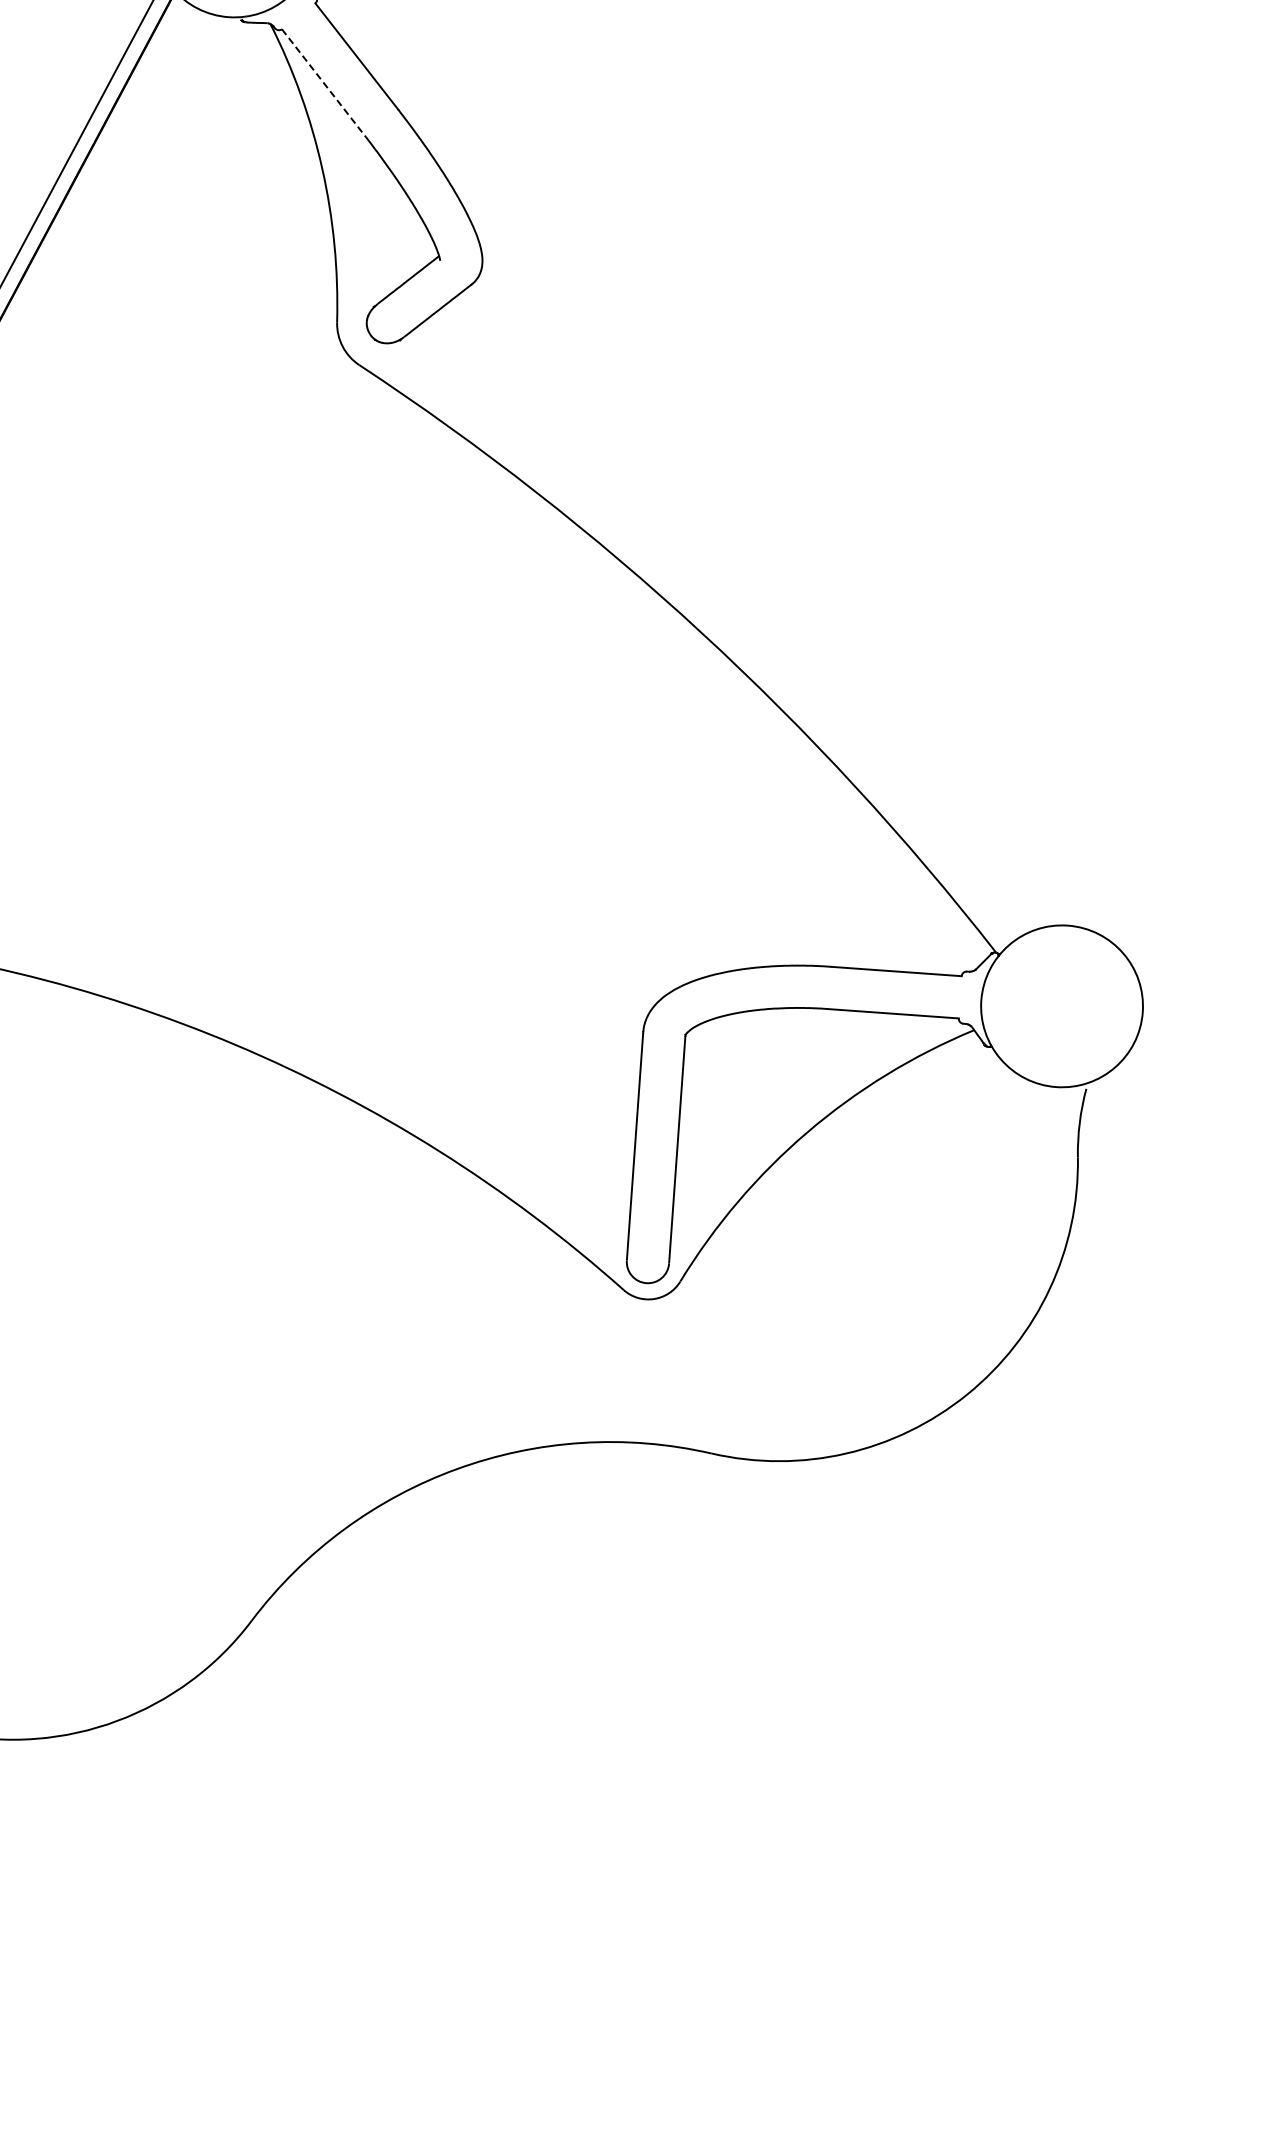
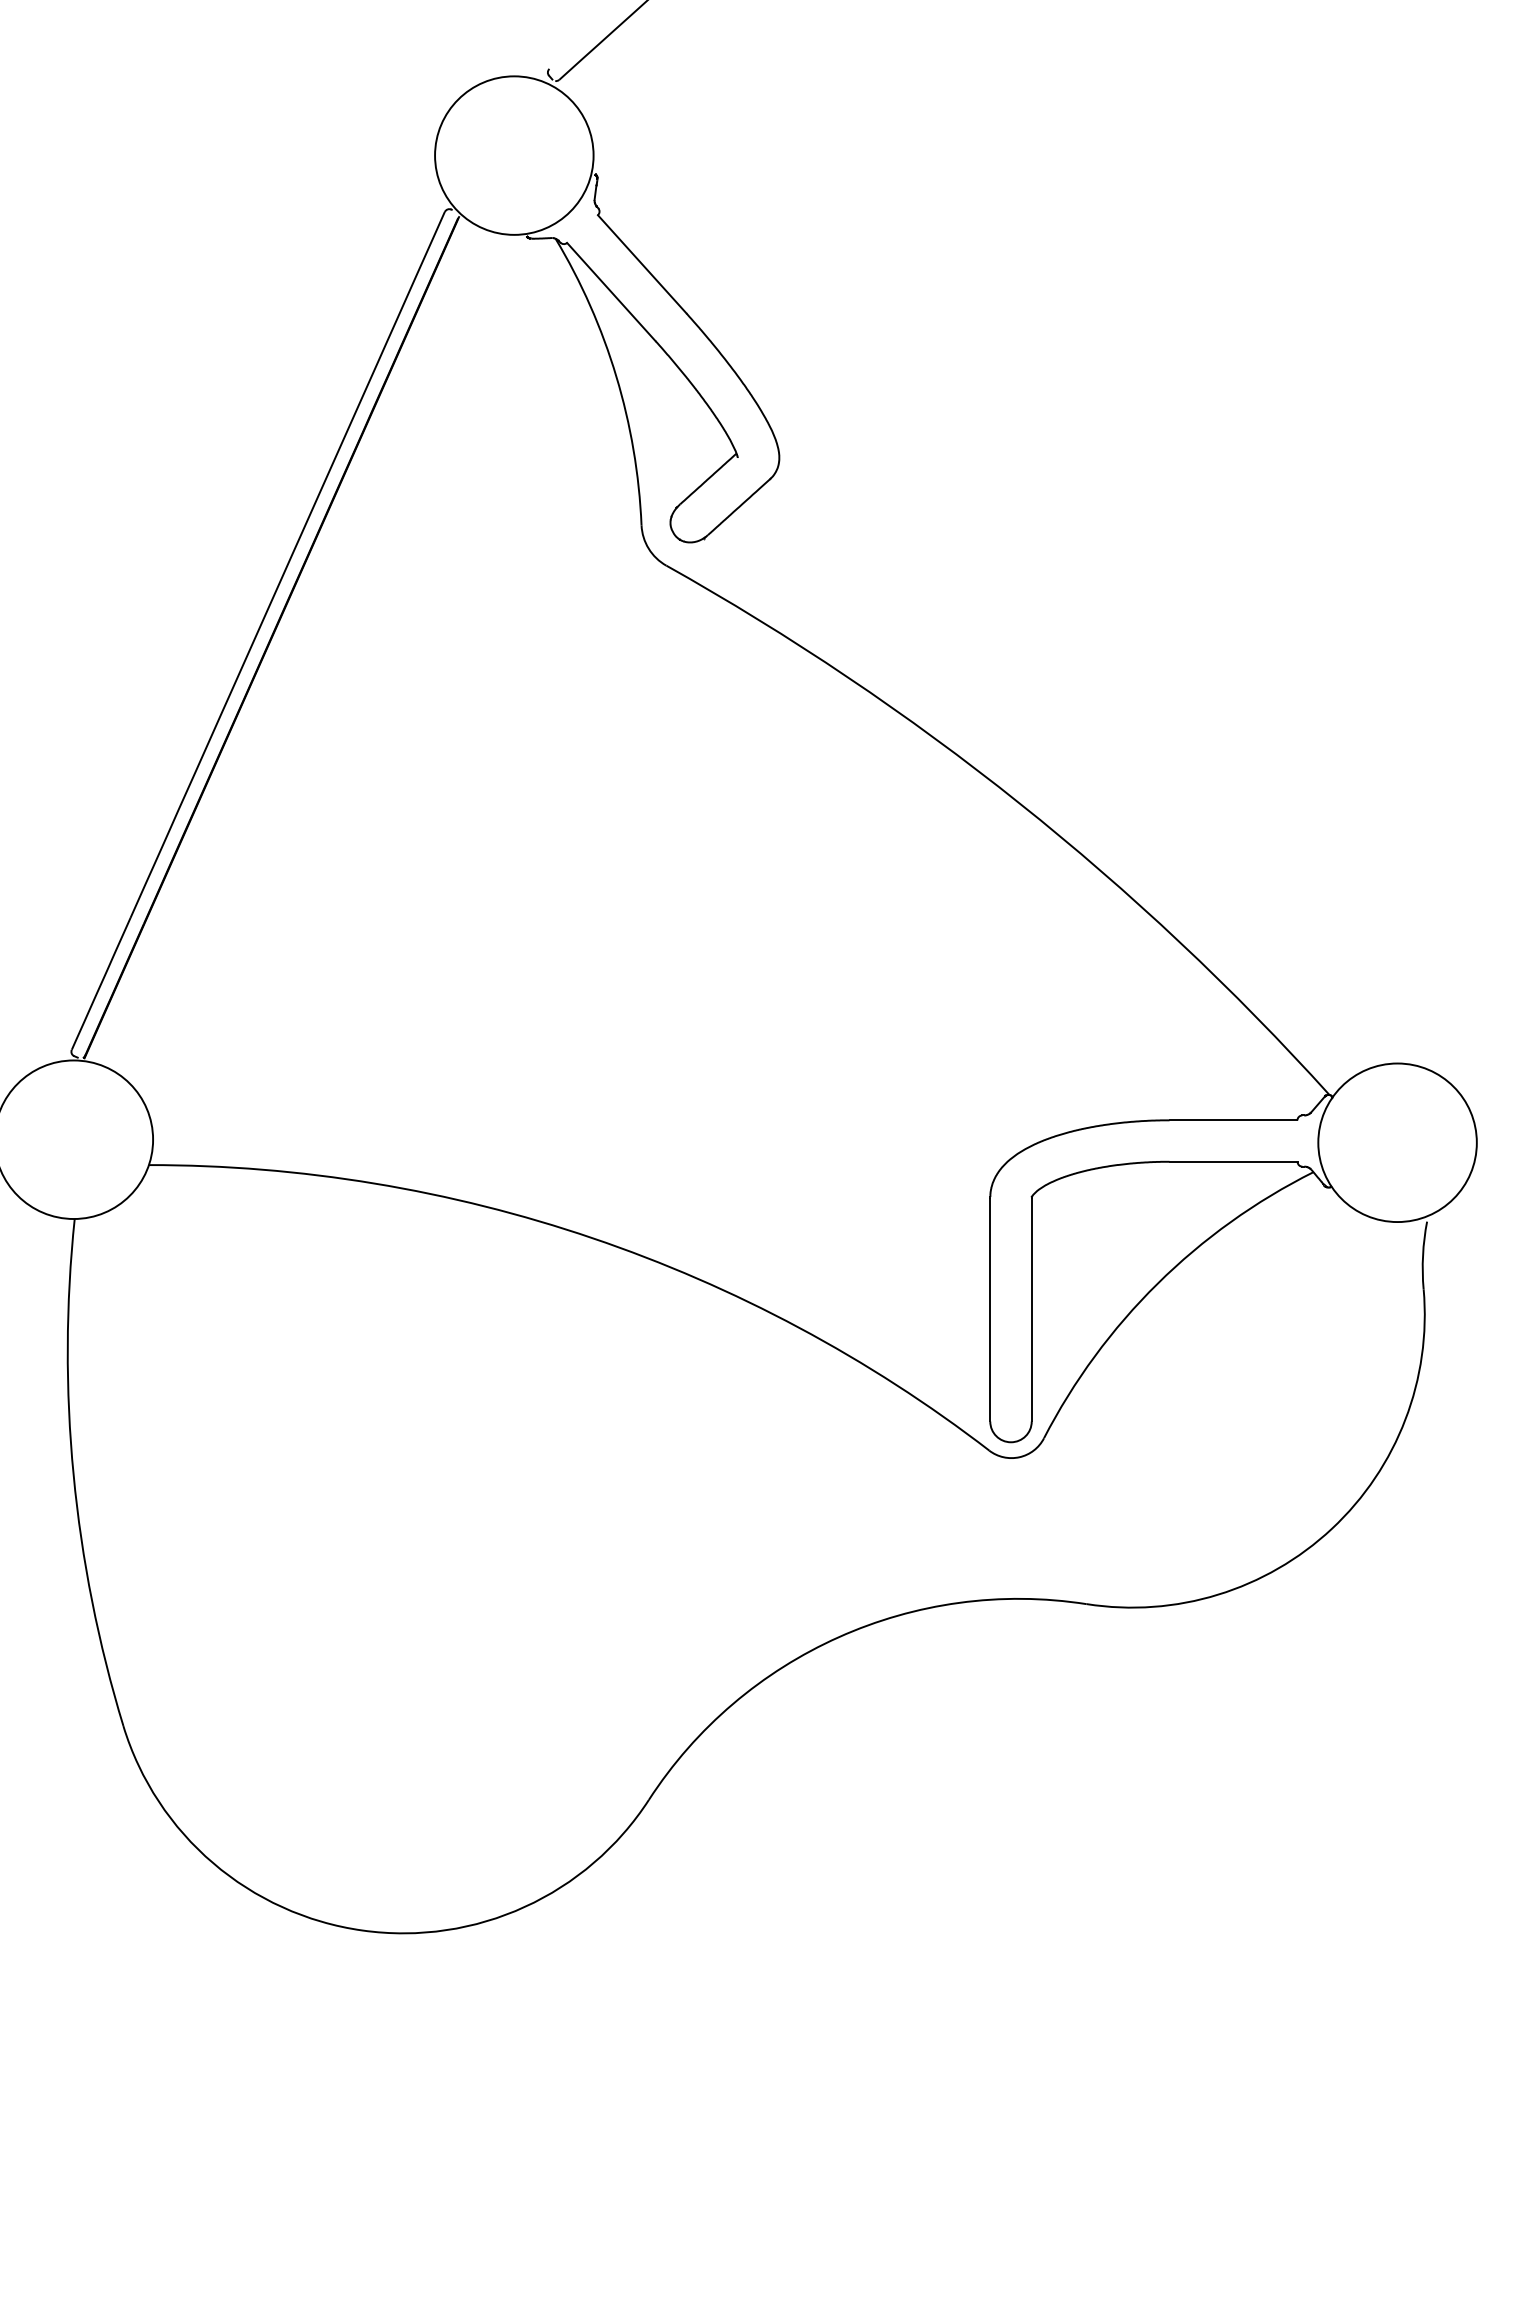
line: (323, 82) -> (611, 292), dashed -> solid

